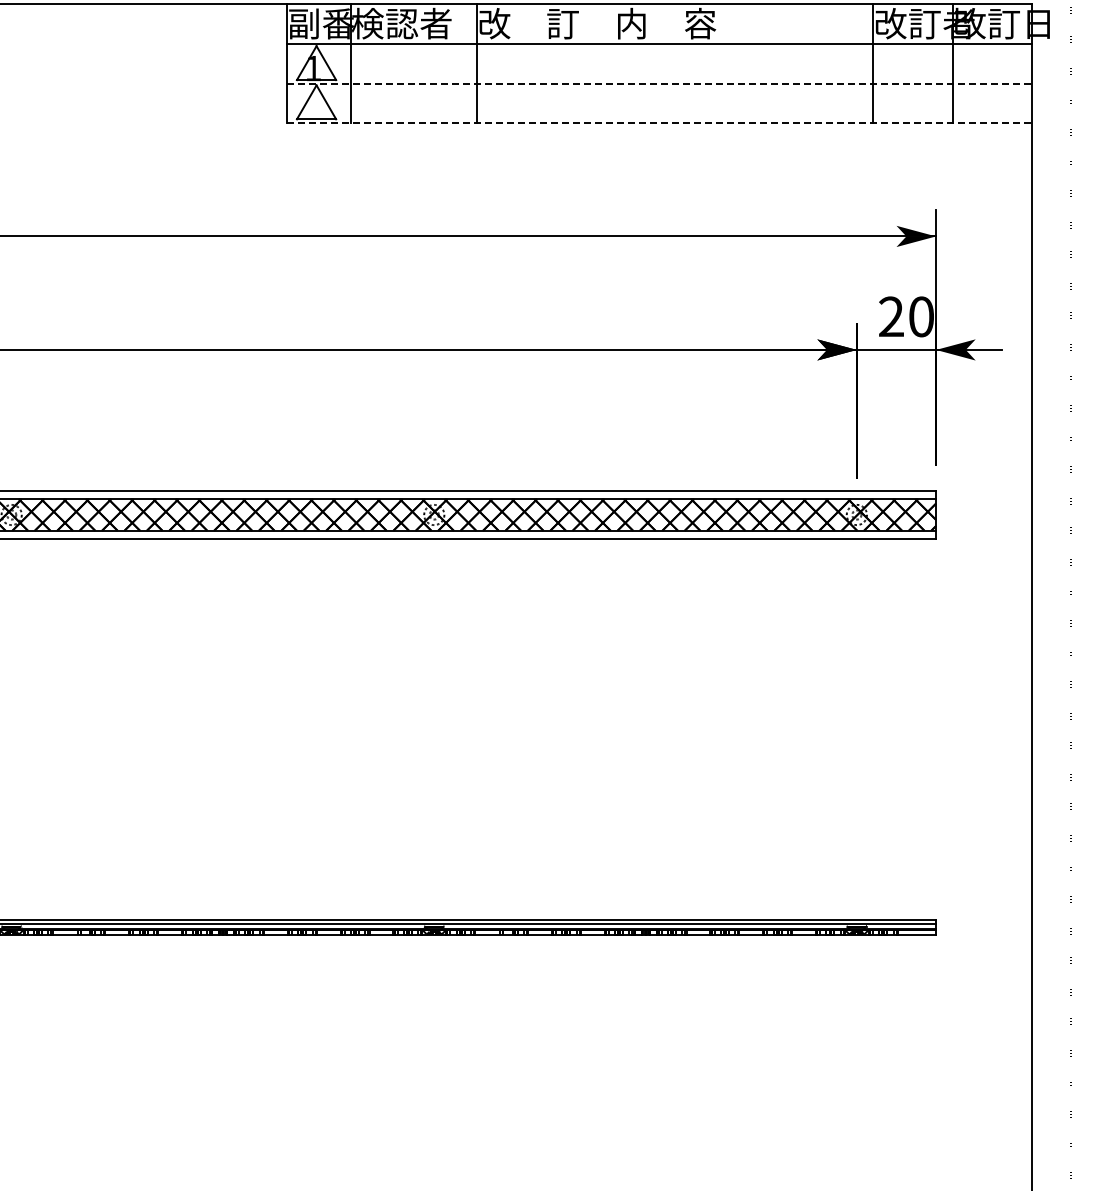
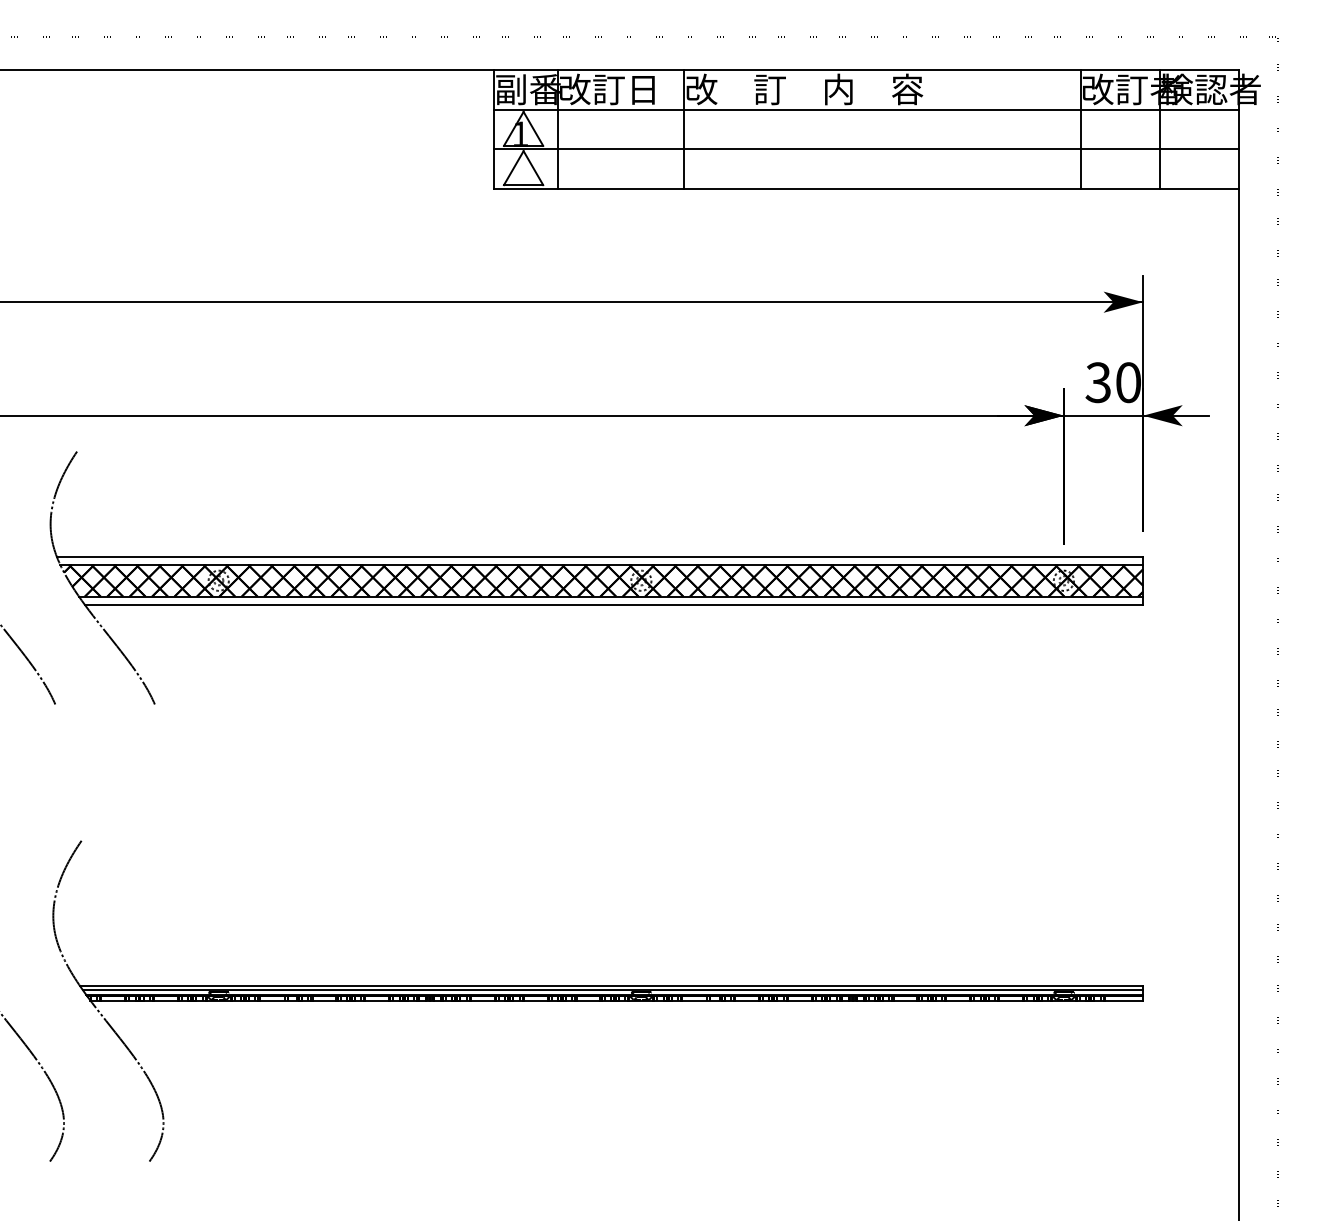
text: (401, 23) -> (608, 89), 検認者 -> 改訂日
text: (1003, 23) -> (1210, 89), 改訂日 -> 検認者
line: (660, 83) -> (867, 149), dashed -> solid
line: (660, 122) -> (867, 188), dashed -> solid
text: (890, 316) -> (1097, 382), 20 -> 30

